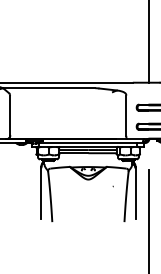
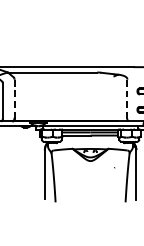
line: (126, 115) -> (127, 98), solid -> dashed
line: (10, 116) -> (15, 99), solid -> dashed

